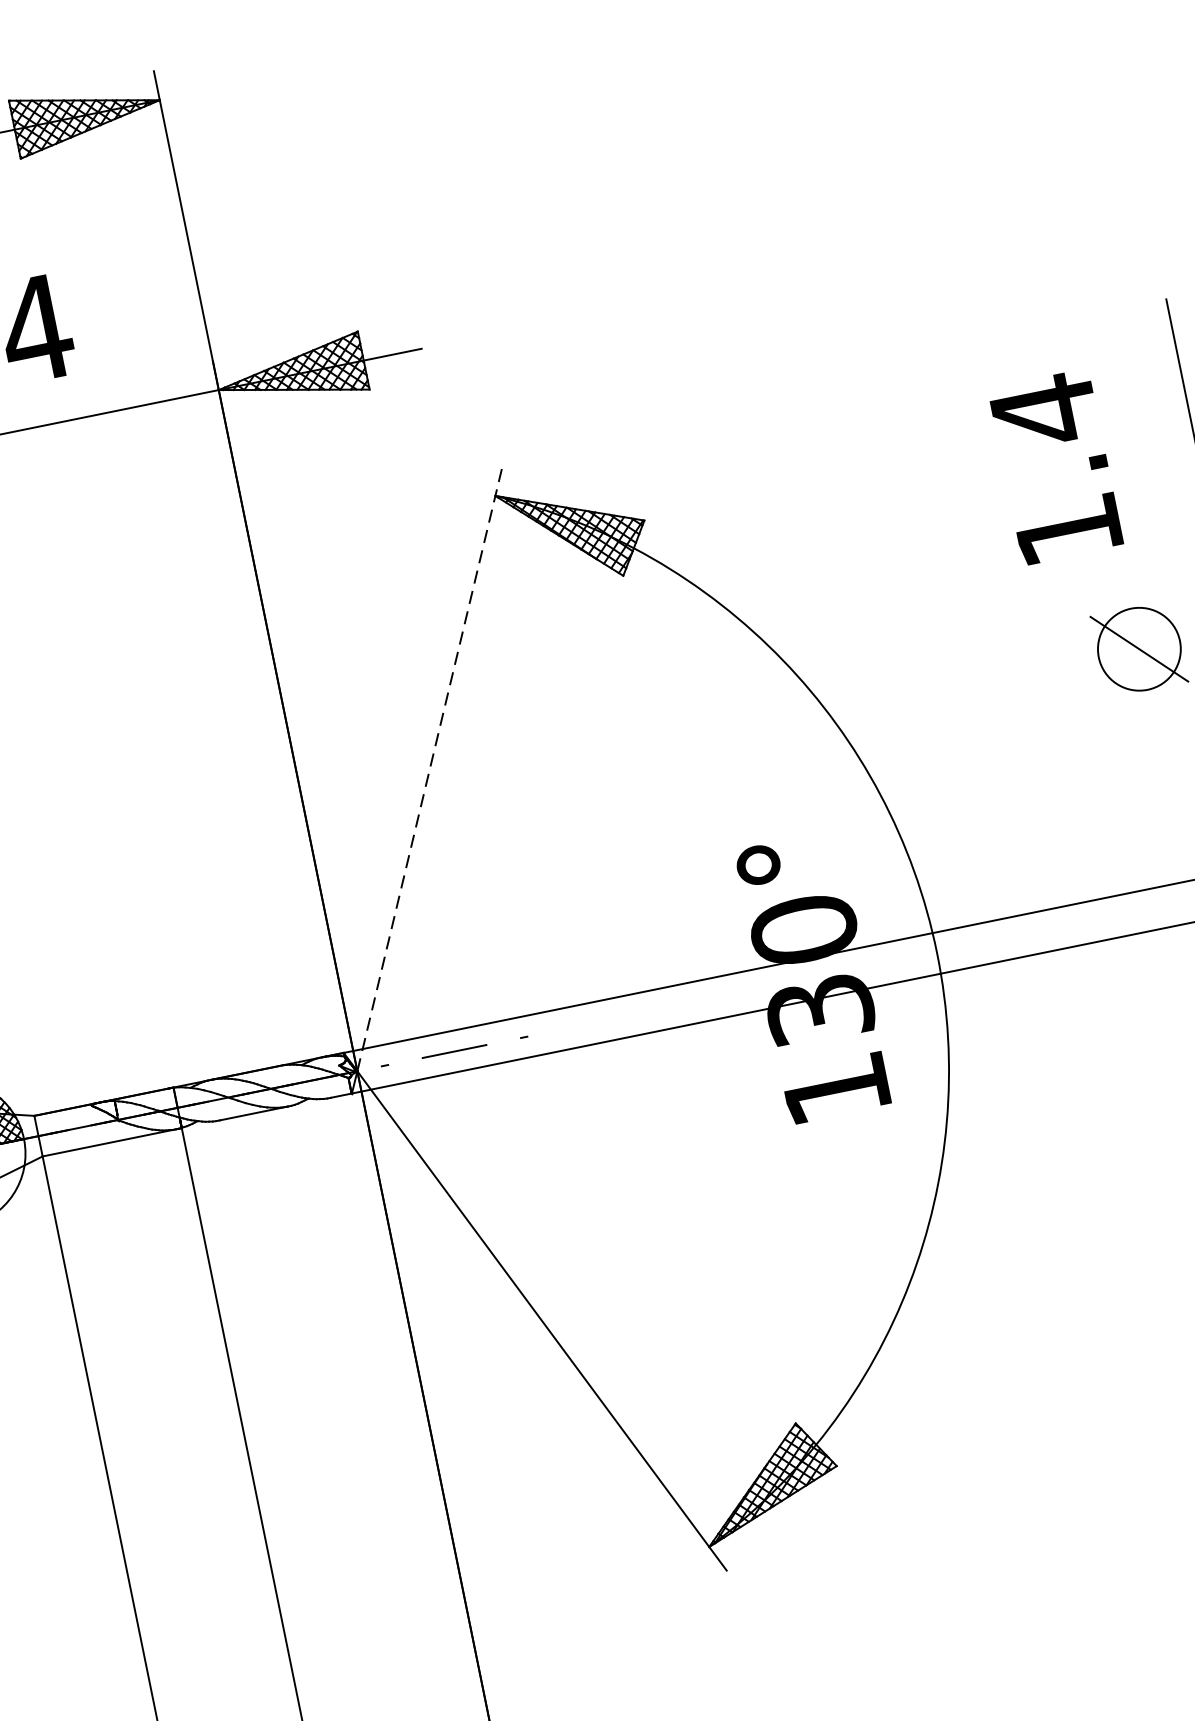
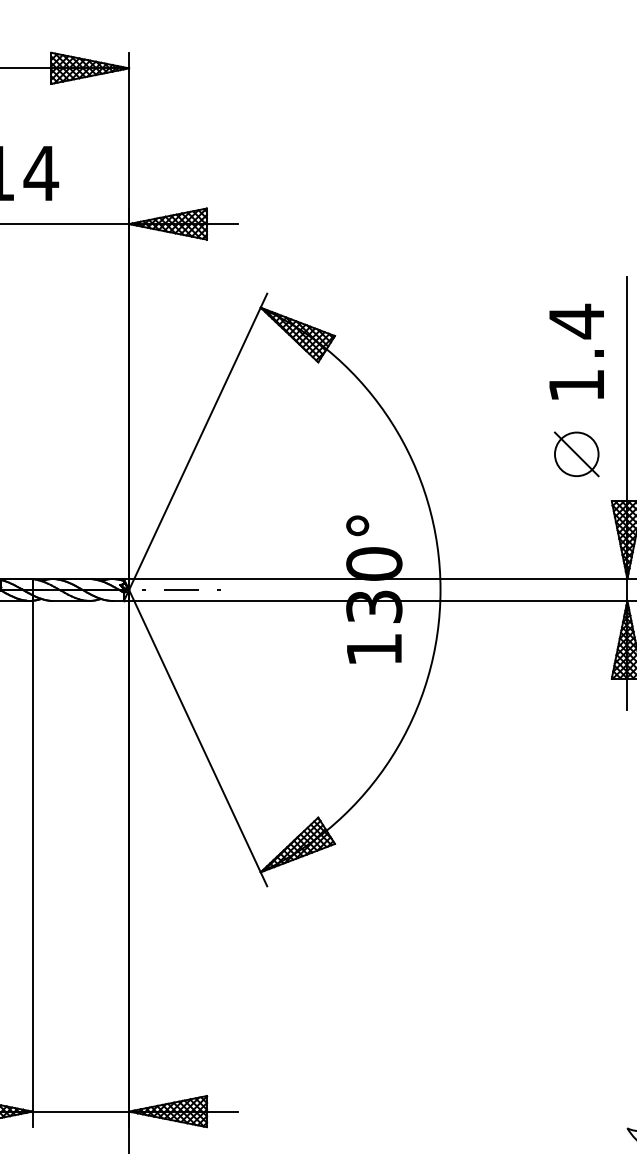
text: (1055, 466) -> (576, 351), moved
line: (430, 768) -> (198, 441), dashed -> solid

